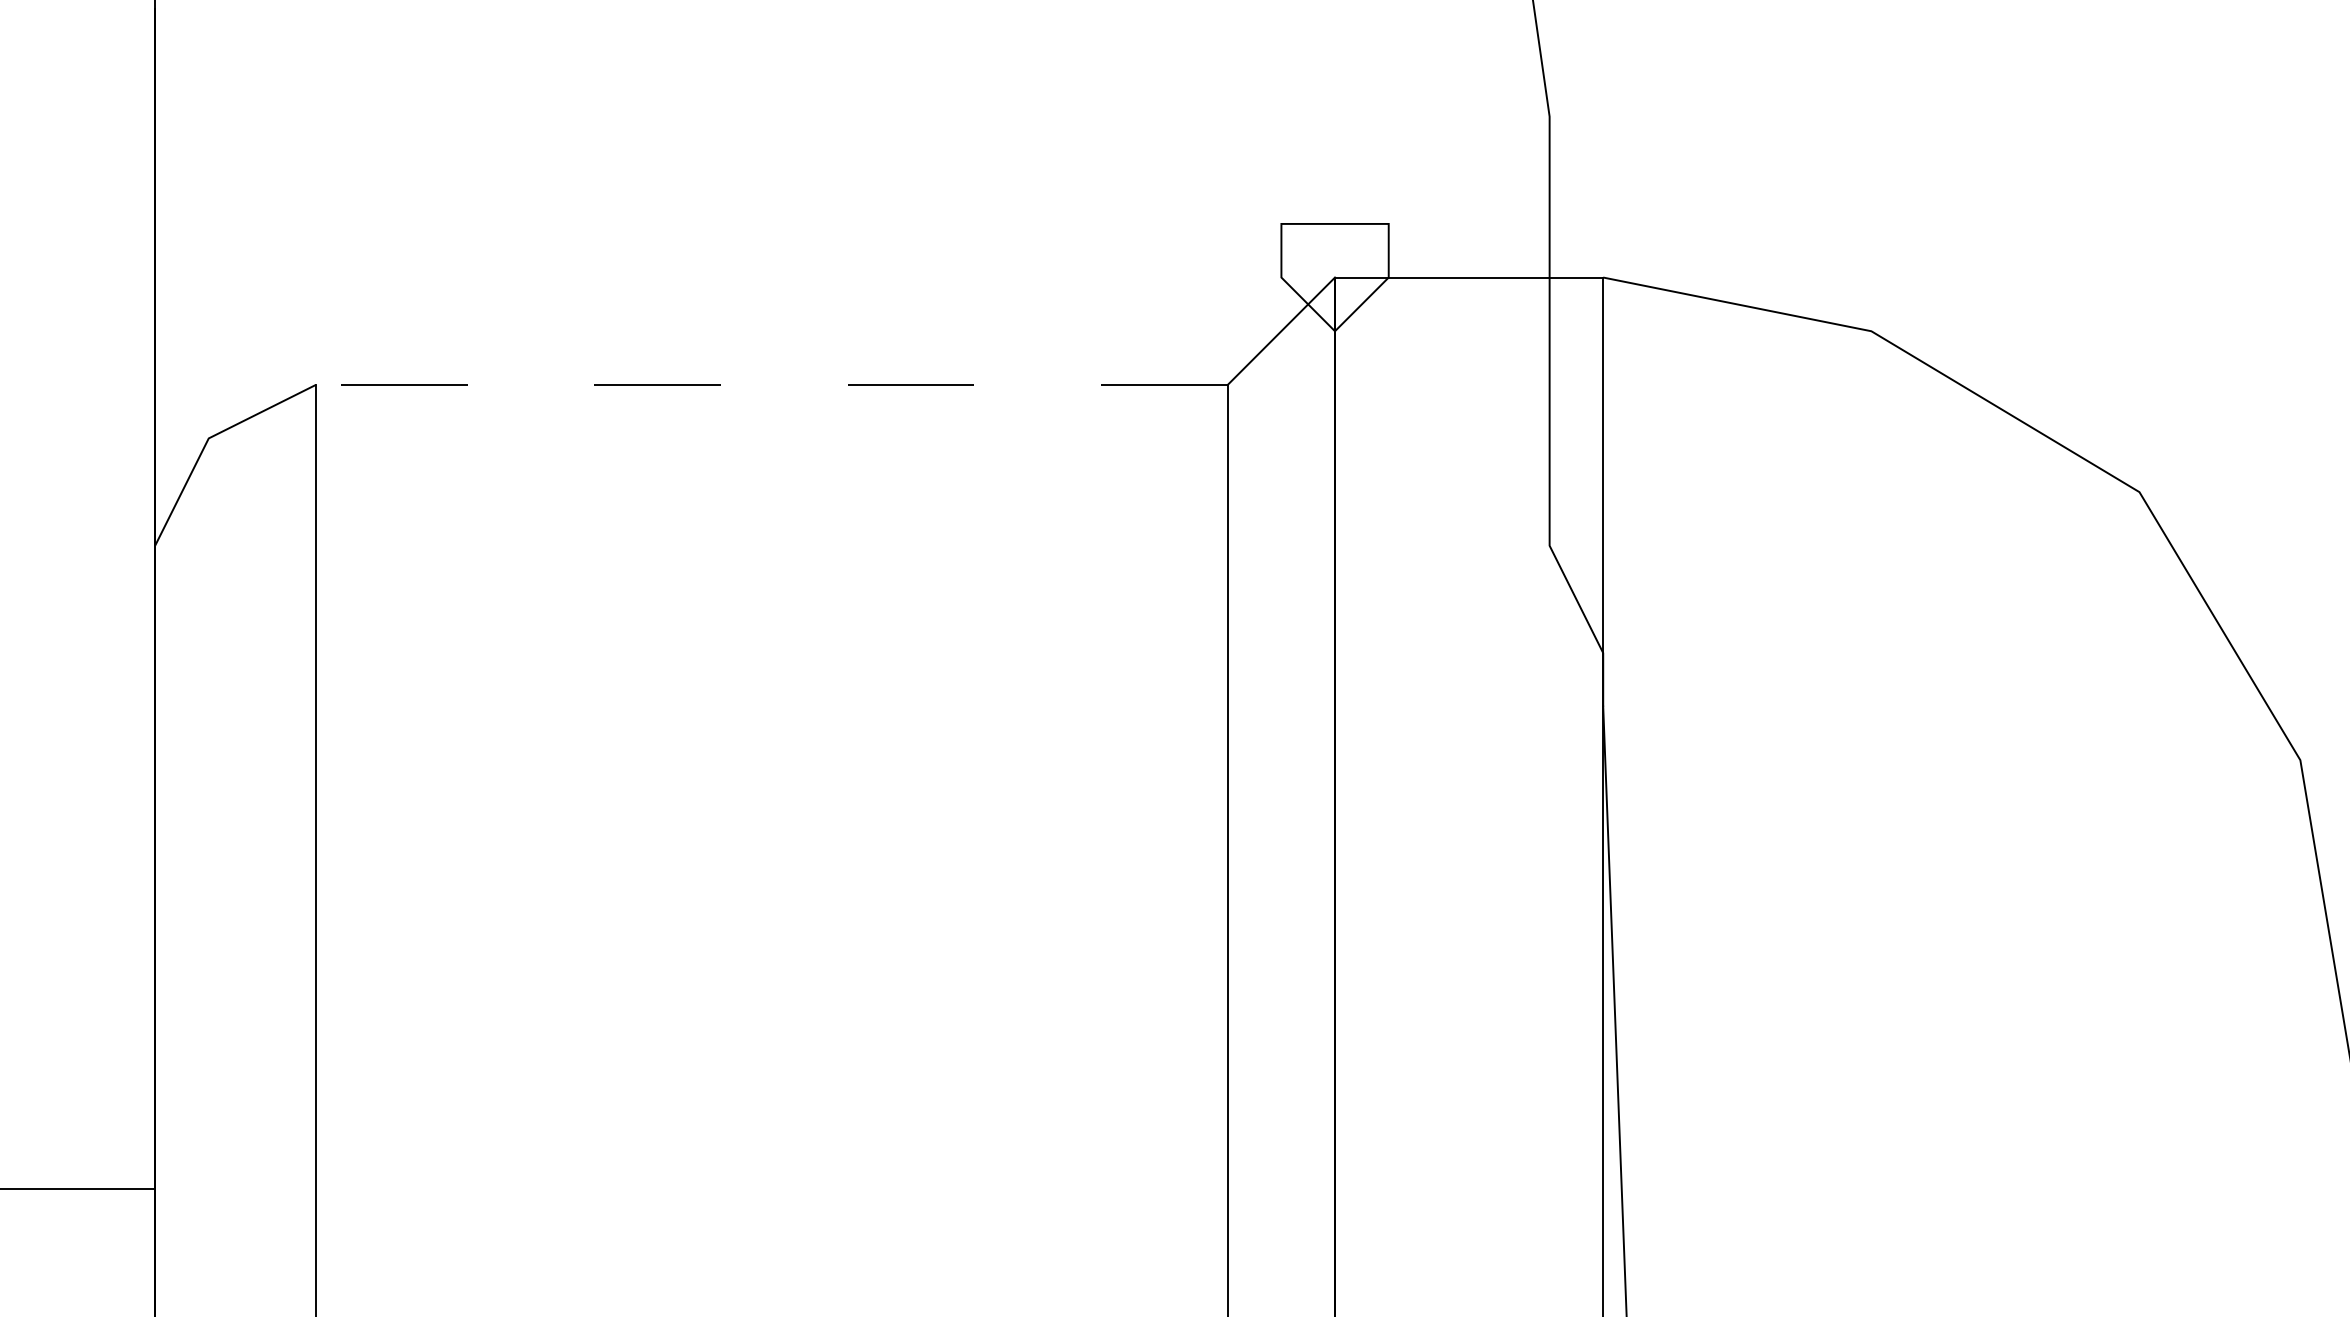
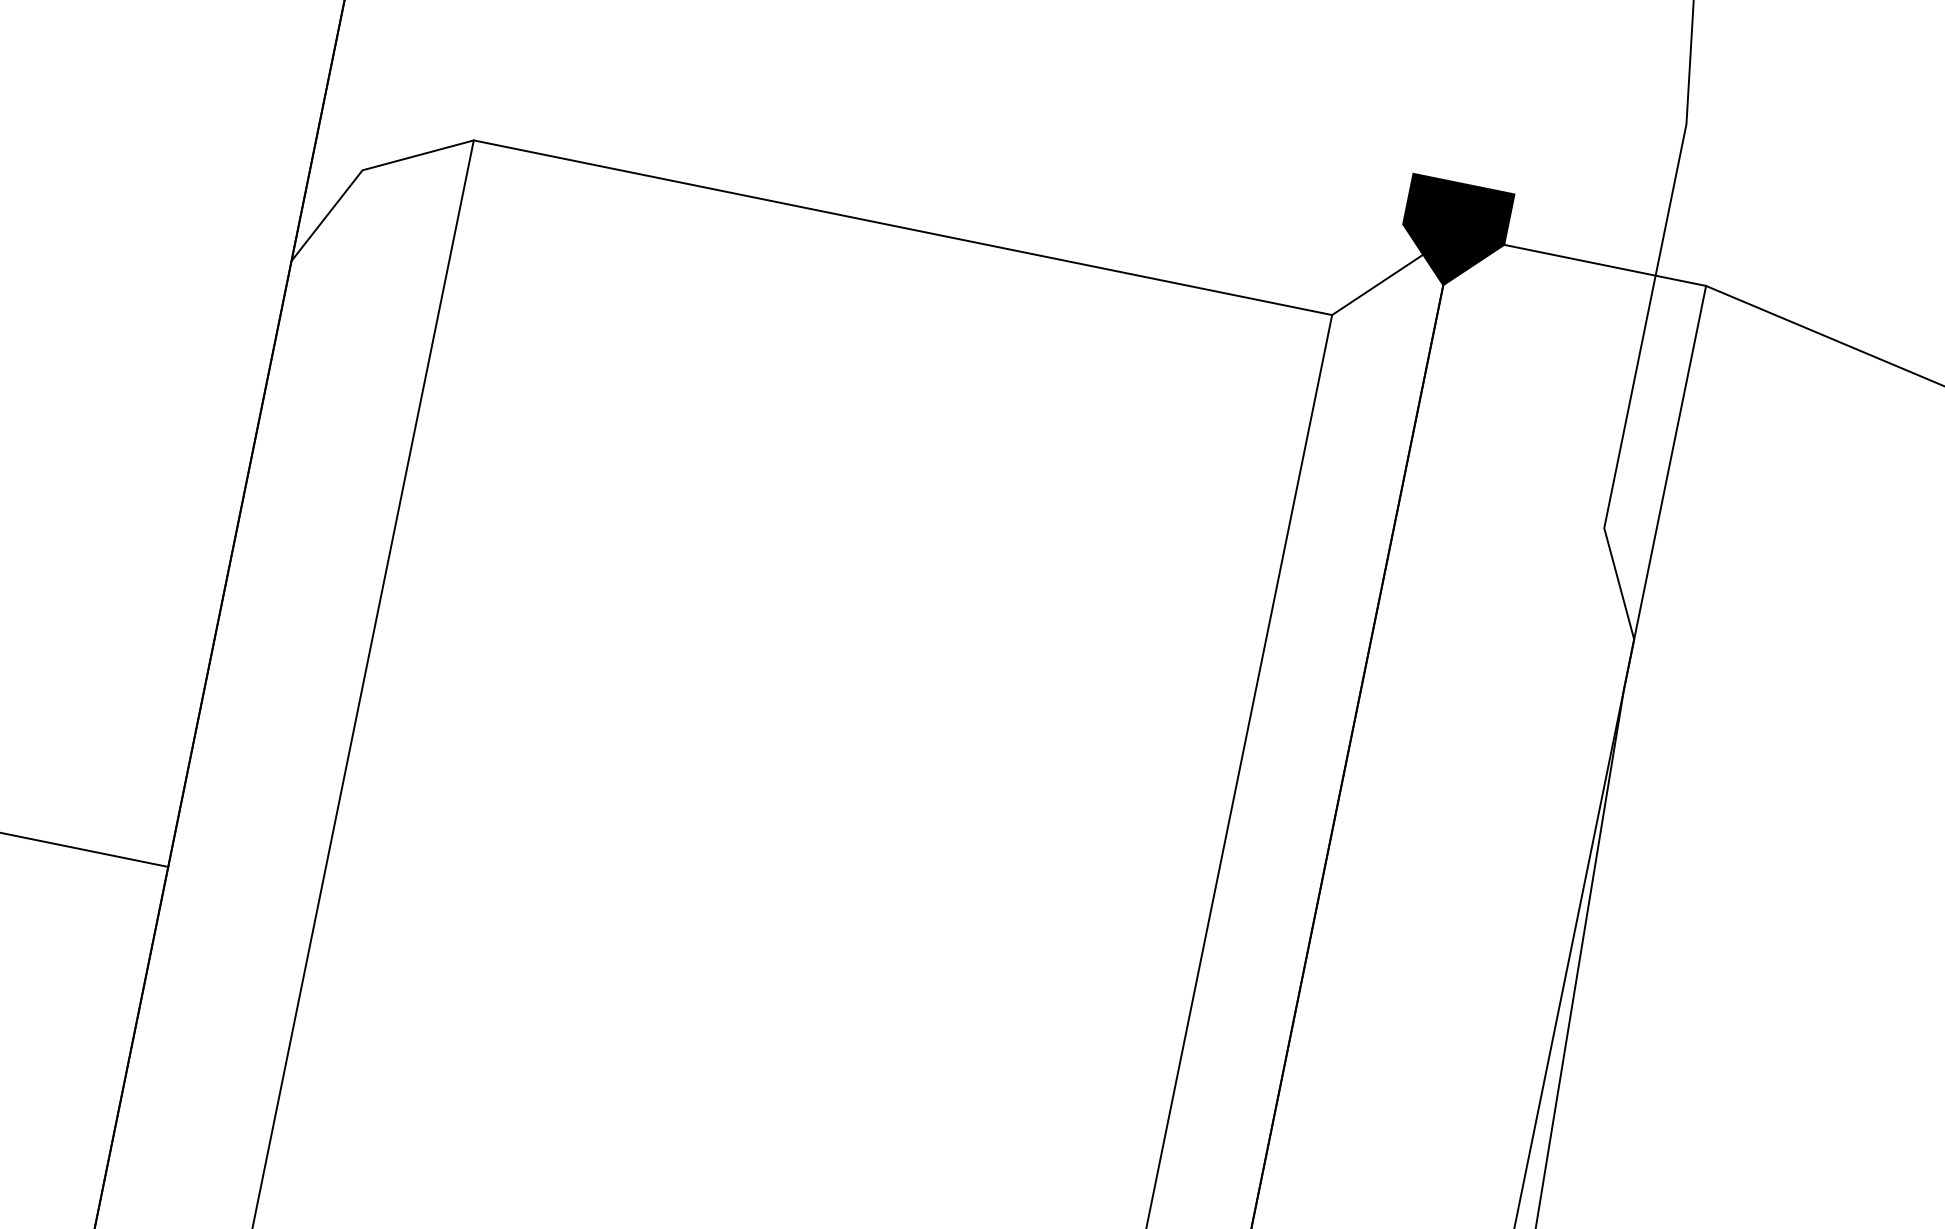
fill: (1334, 277) -> (1453, 234), added
line: (771, 384) -> (902, 227), dashed -> solid

